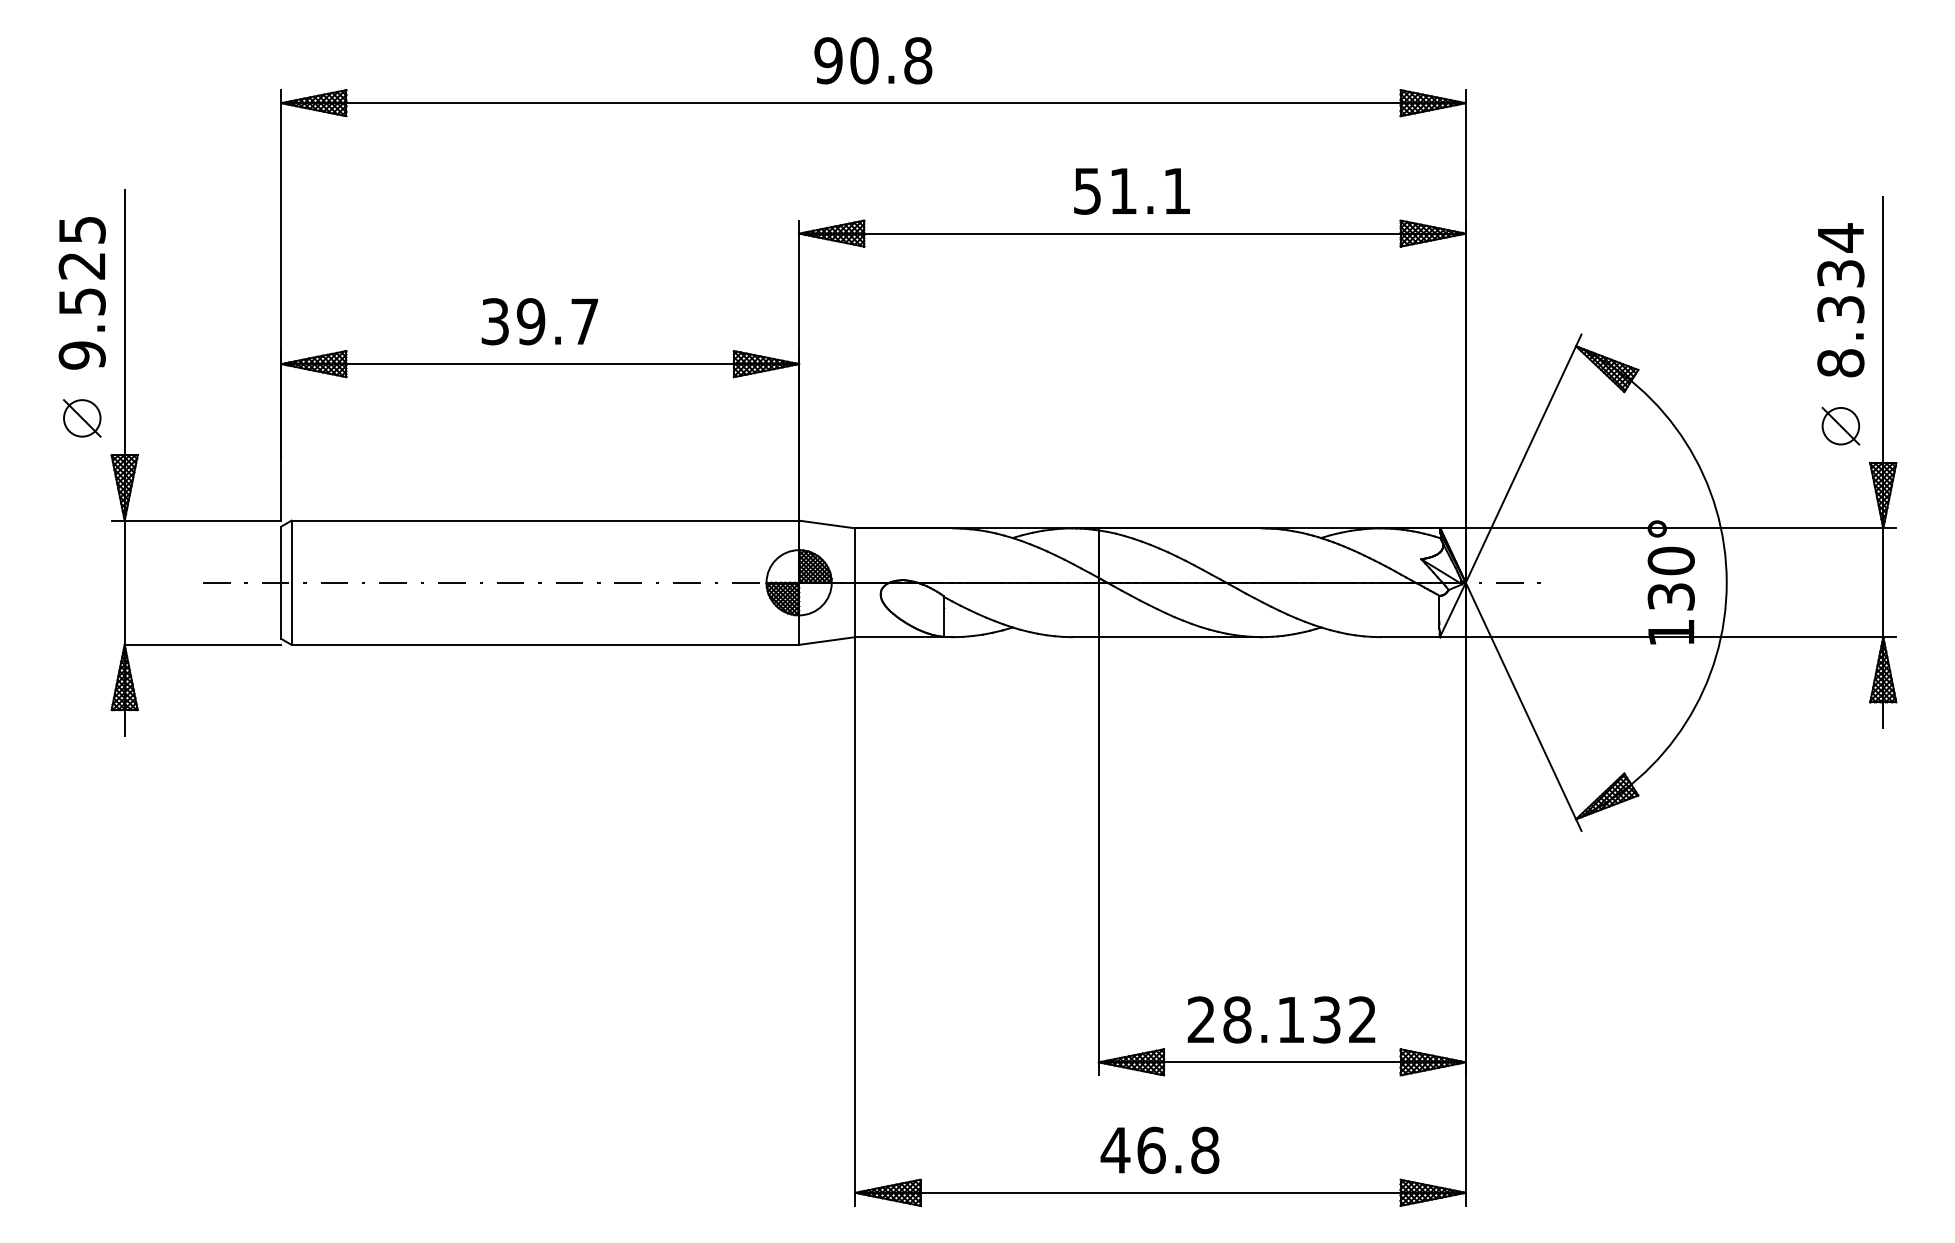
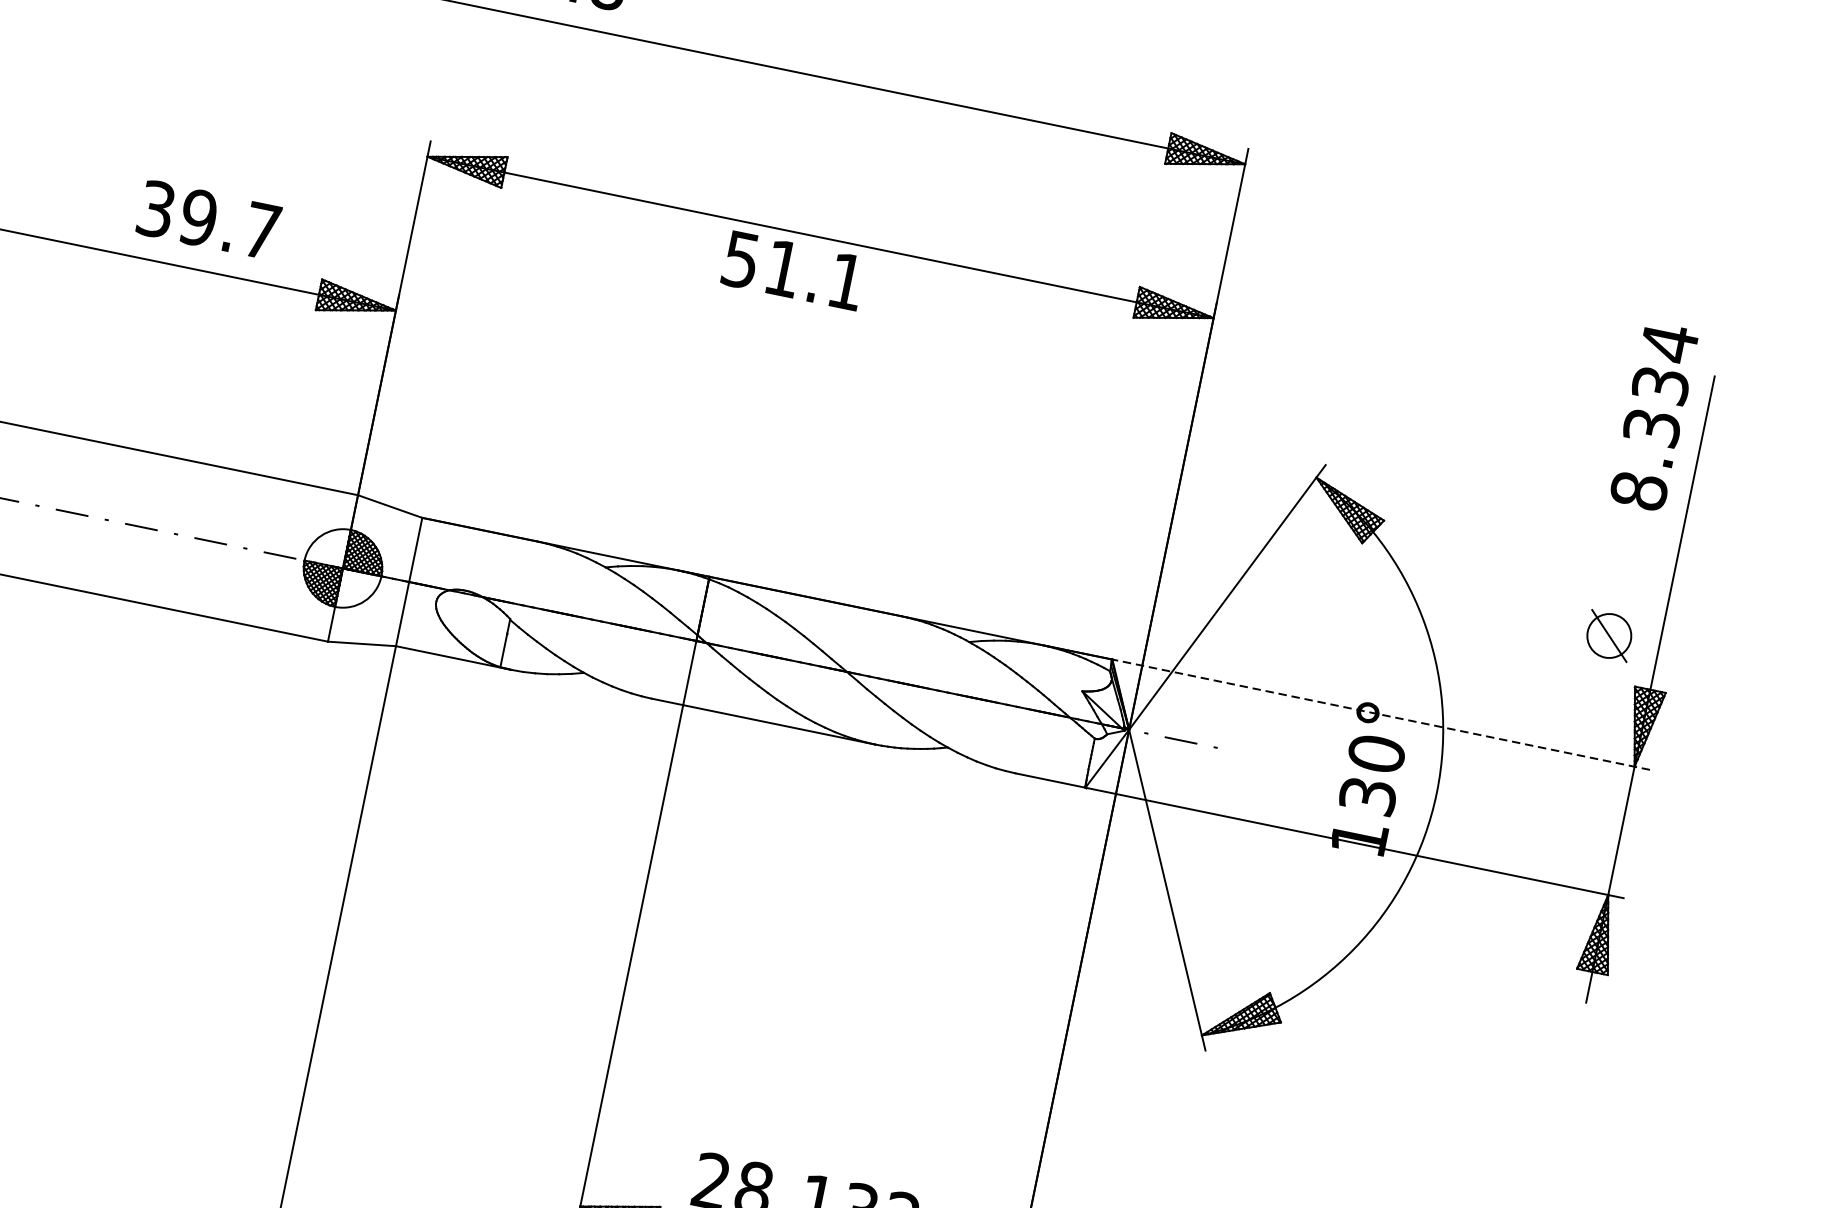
text: (1131, 191) -> (792, 270), moved
text: (1840, 300) -> (1653, 416), moved
text: (539, 321) -> (208, 219), moved
line: (1668, 528) -> (1381, 714), solid -> dashed

